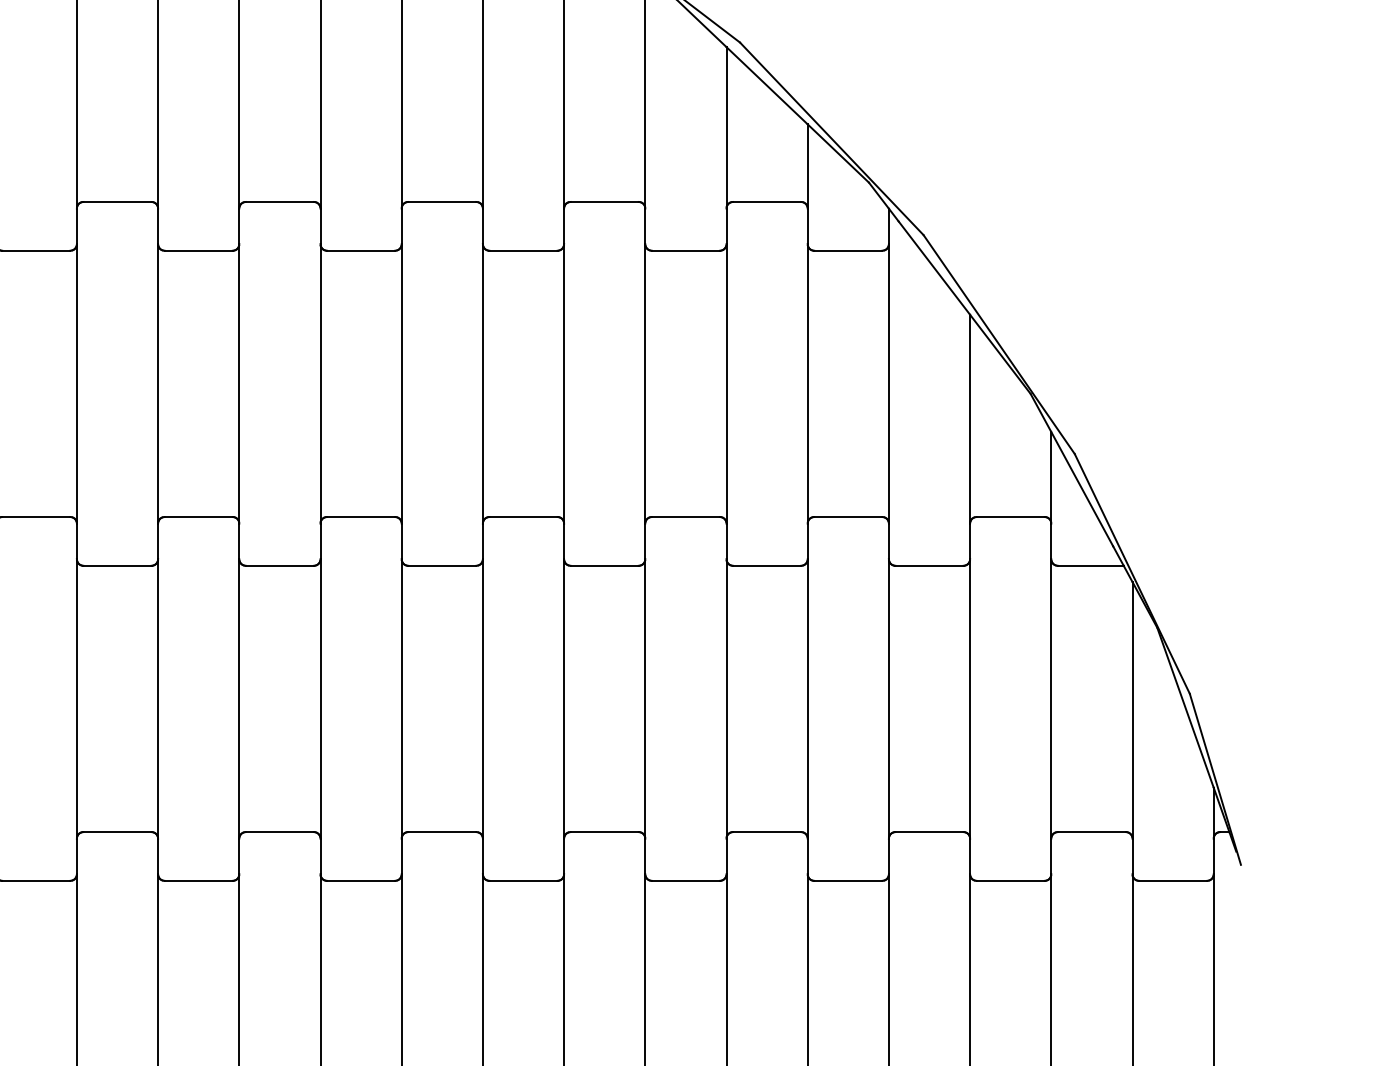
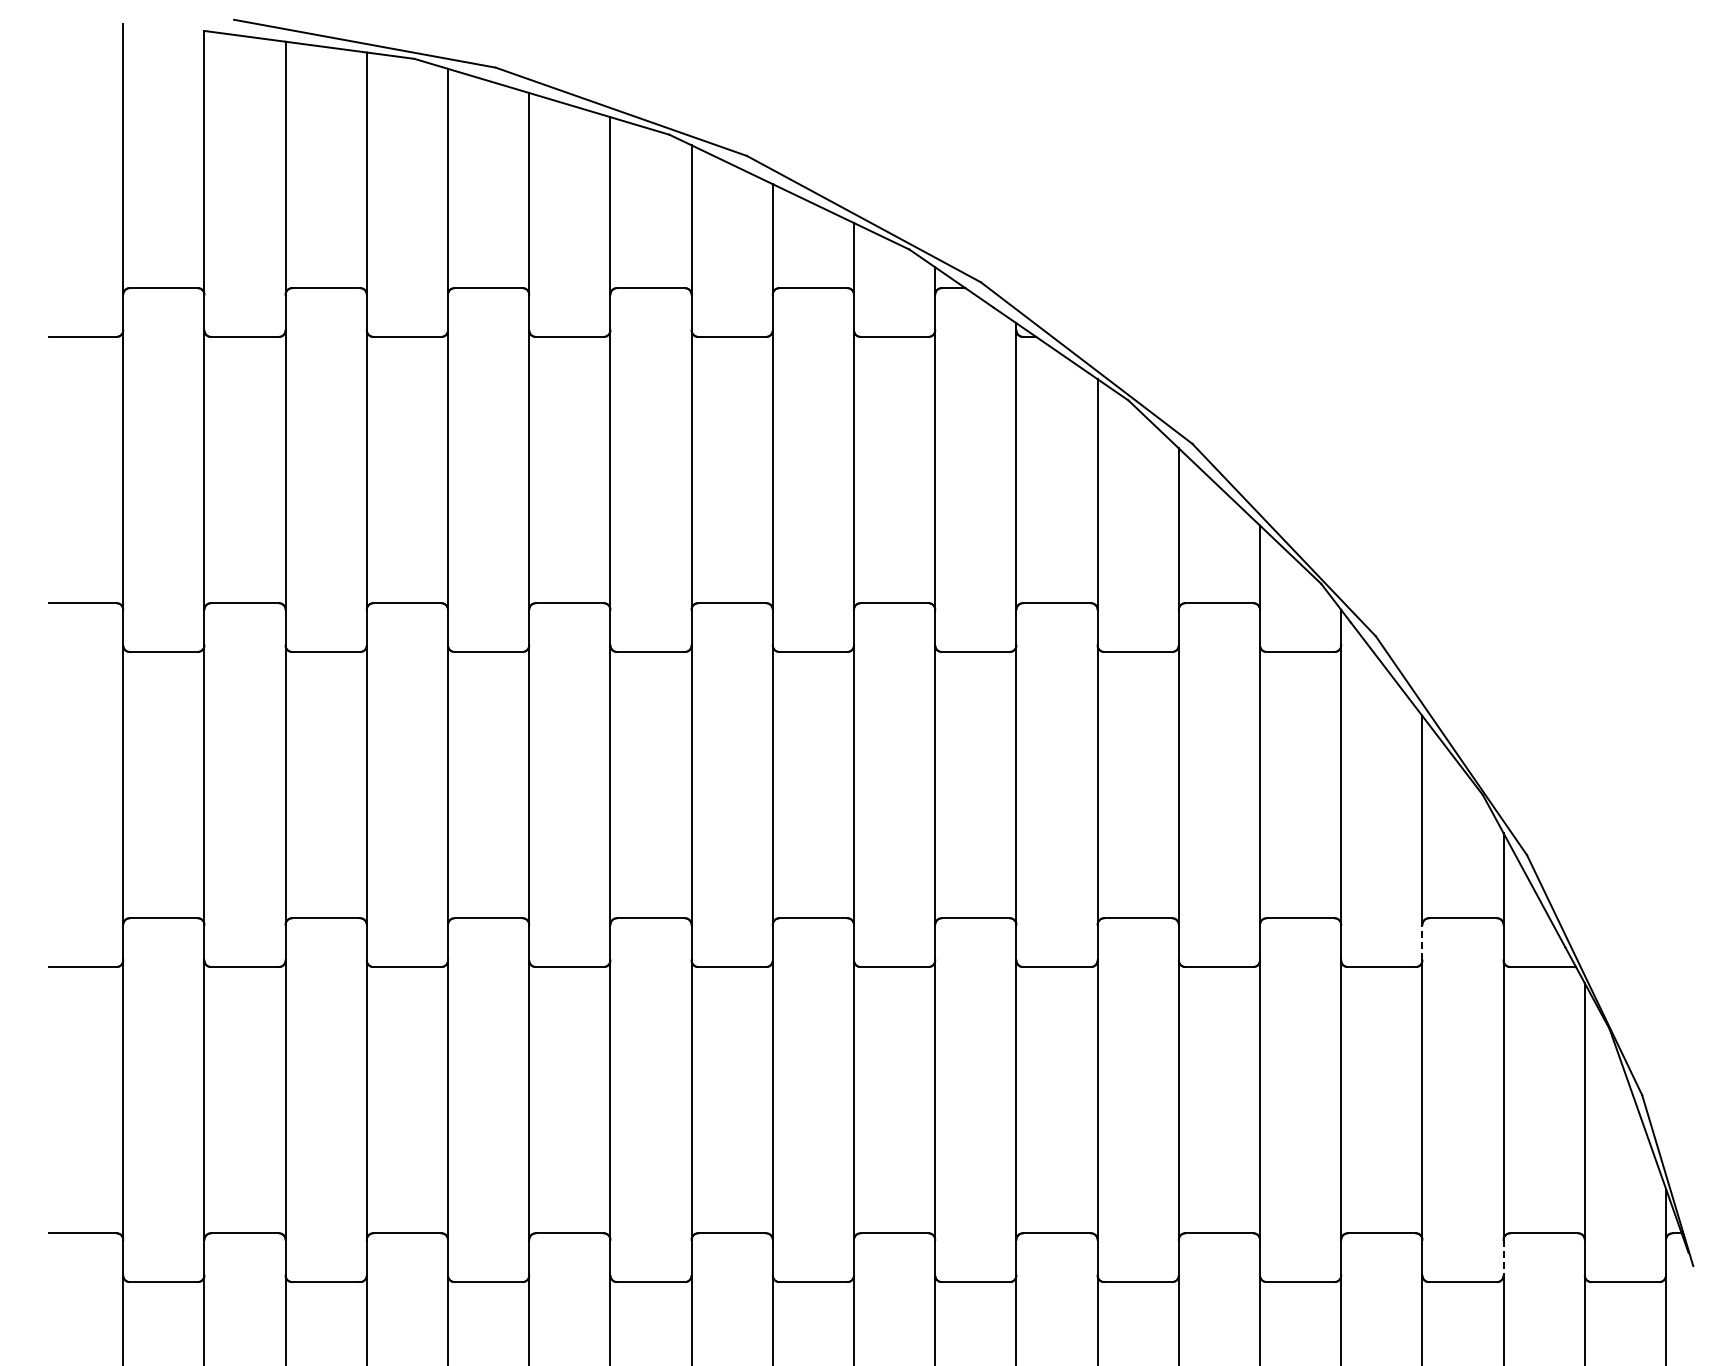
line: (970, 541) -> (1422, 942), solid -> dashed
line: (1051, 856) -> (1503, 1257), solid -> dashed

